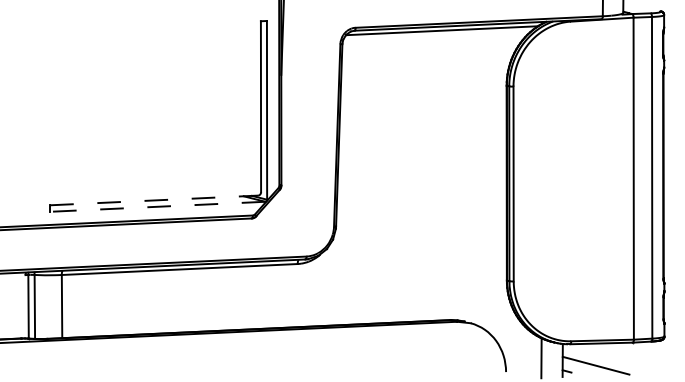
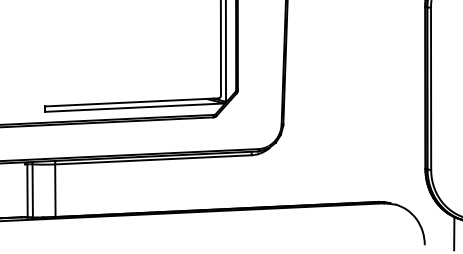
line: (154, 200) -> (132, 102), dashed -> solid
line: (157, 206) -> (134, 107), dashed -> solid

